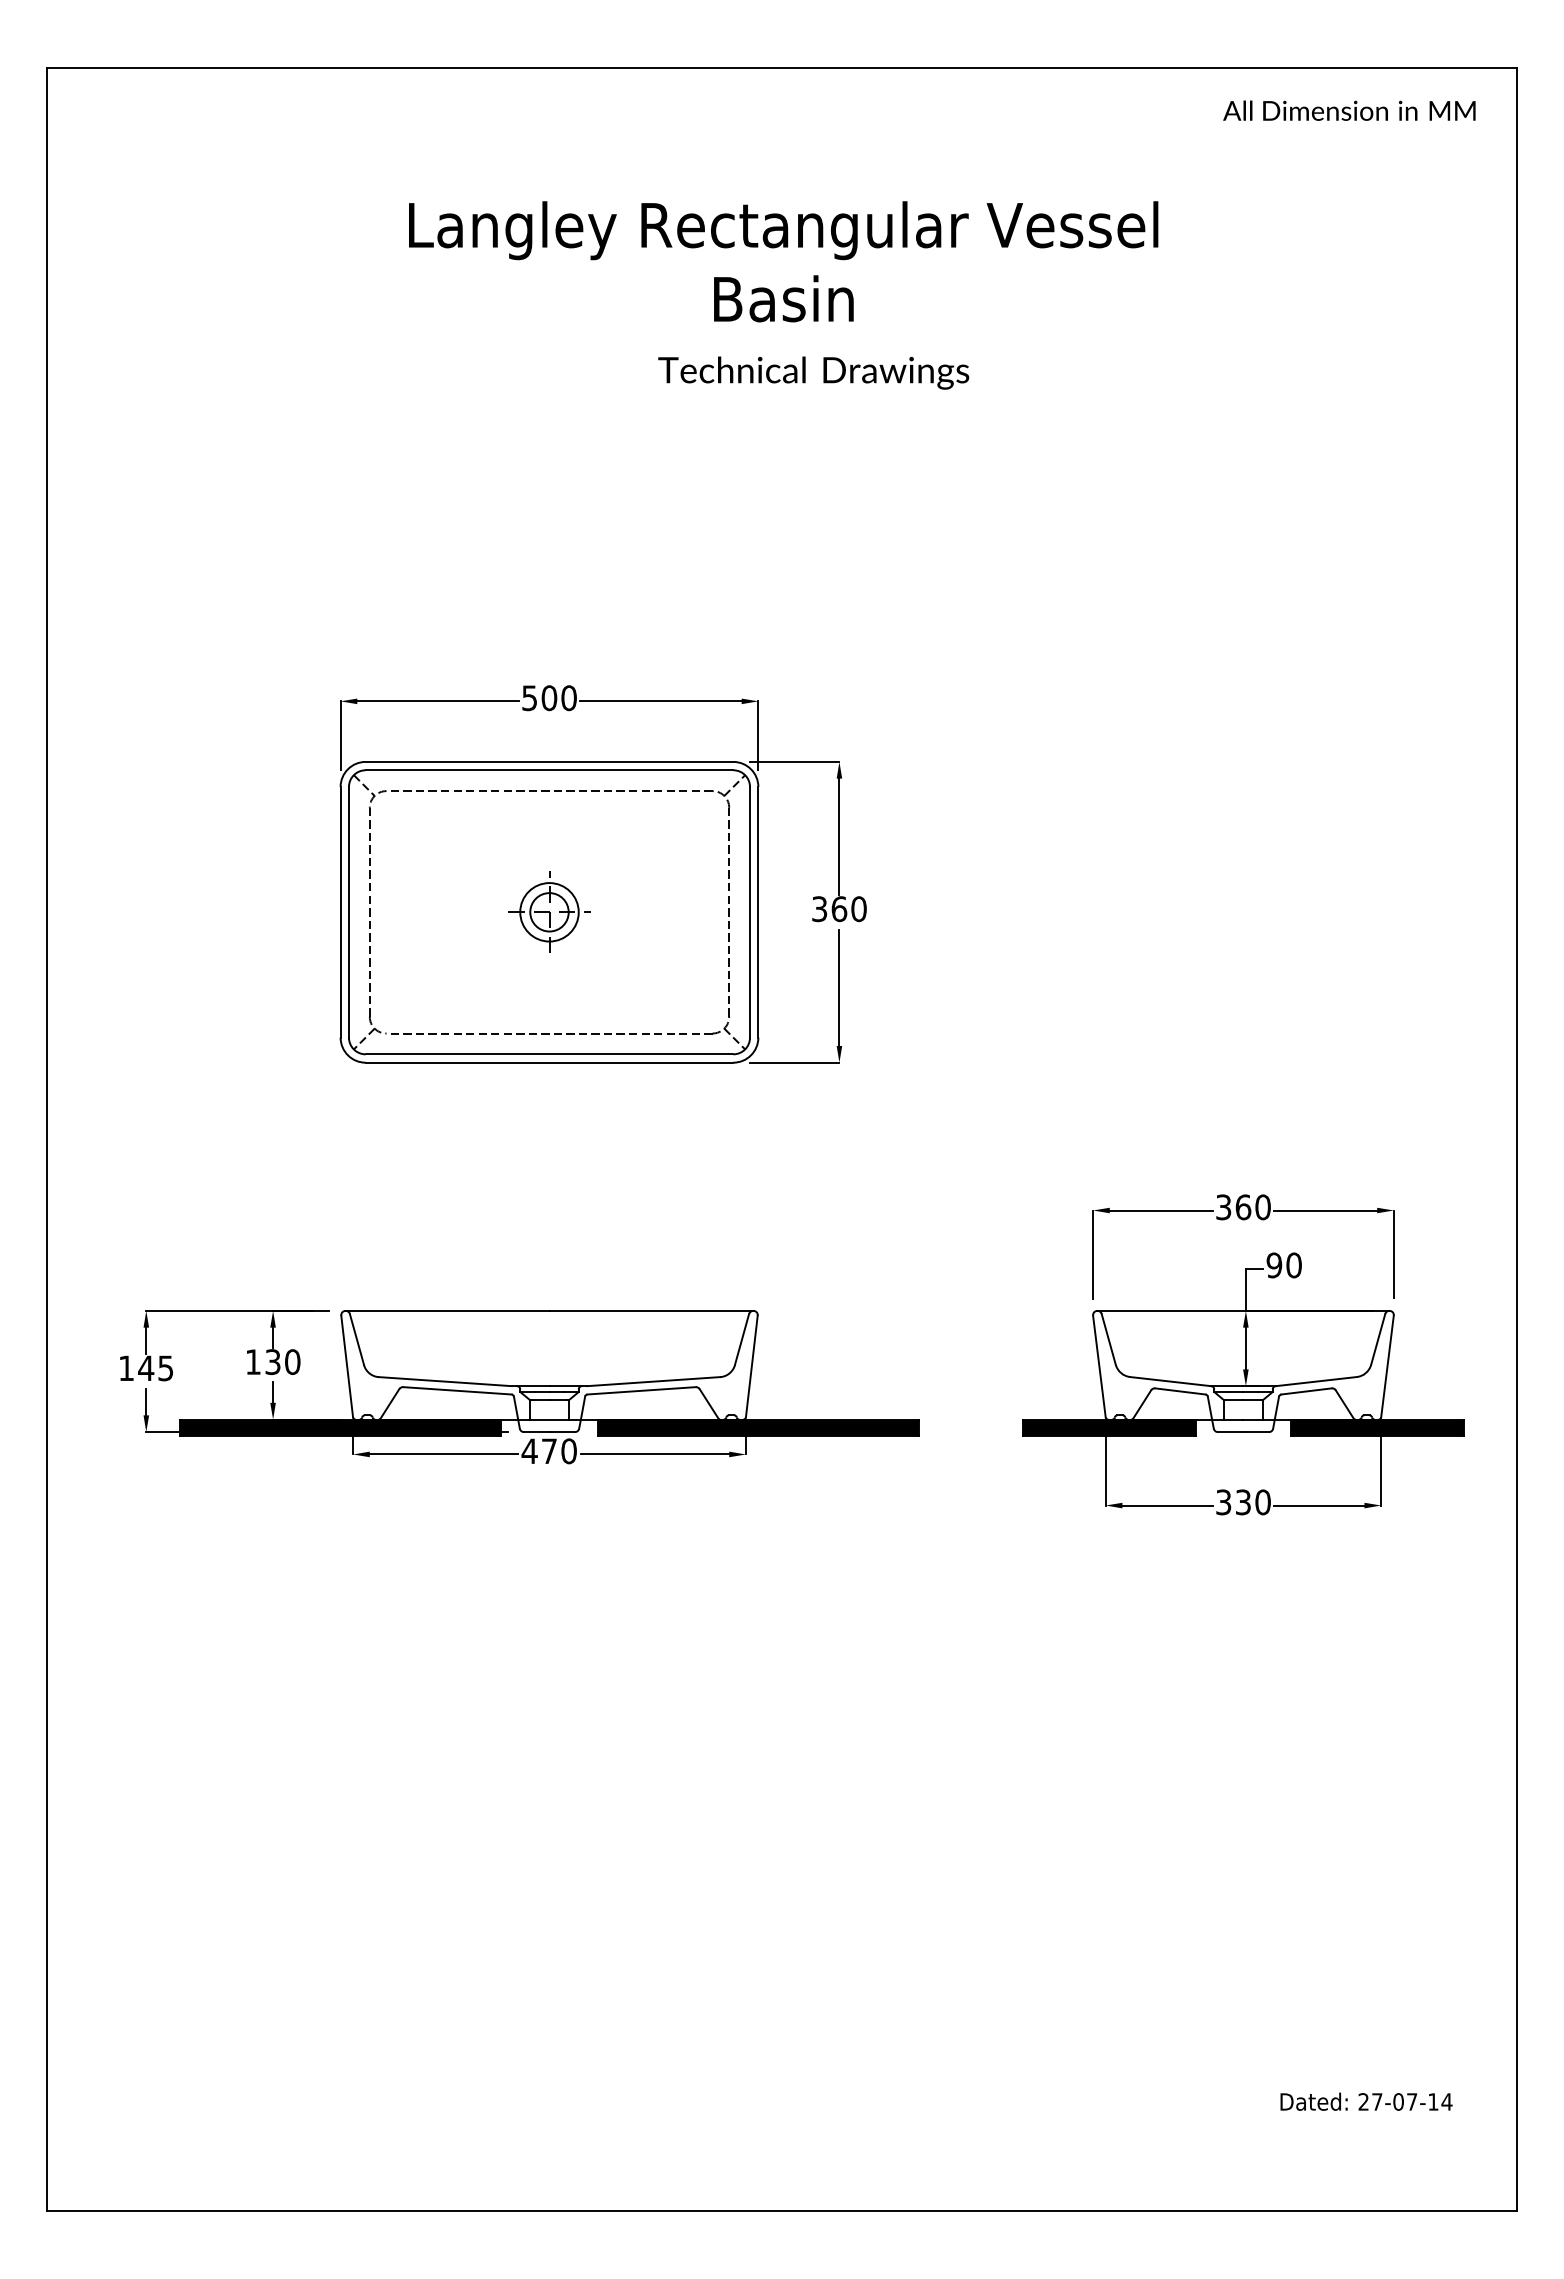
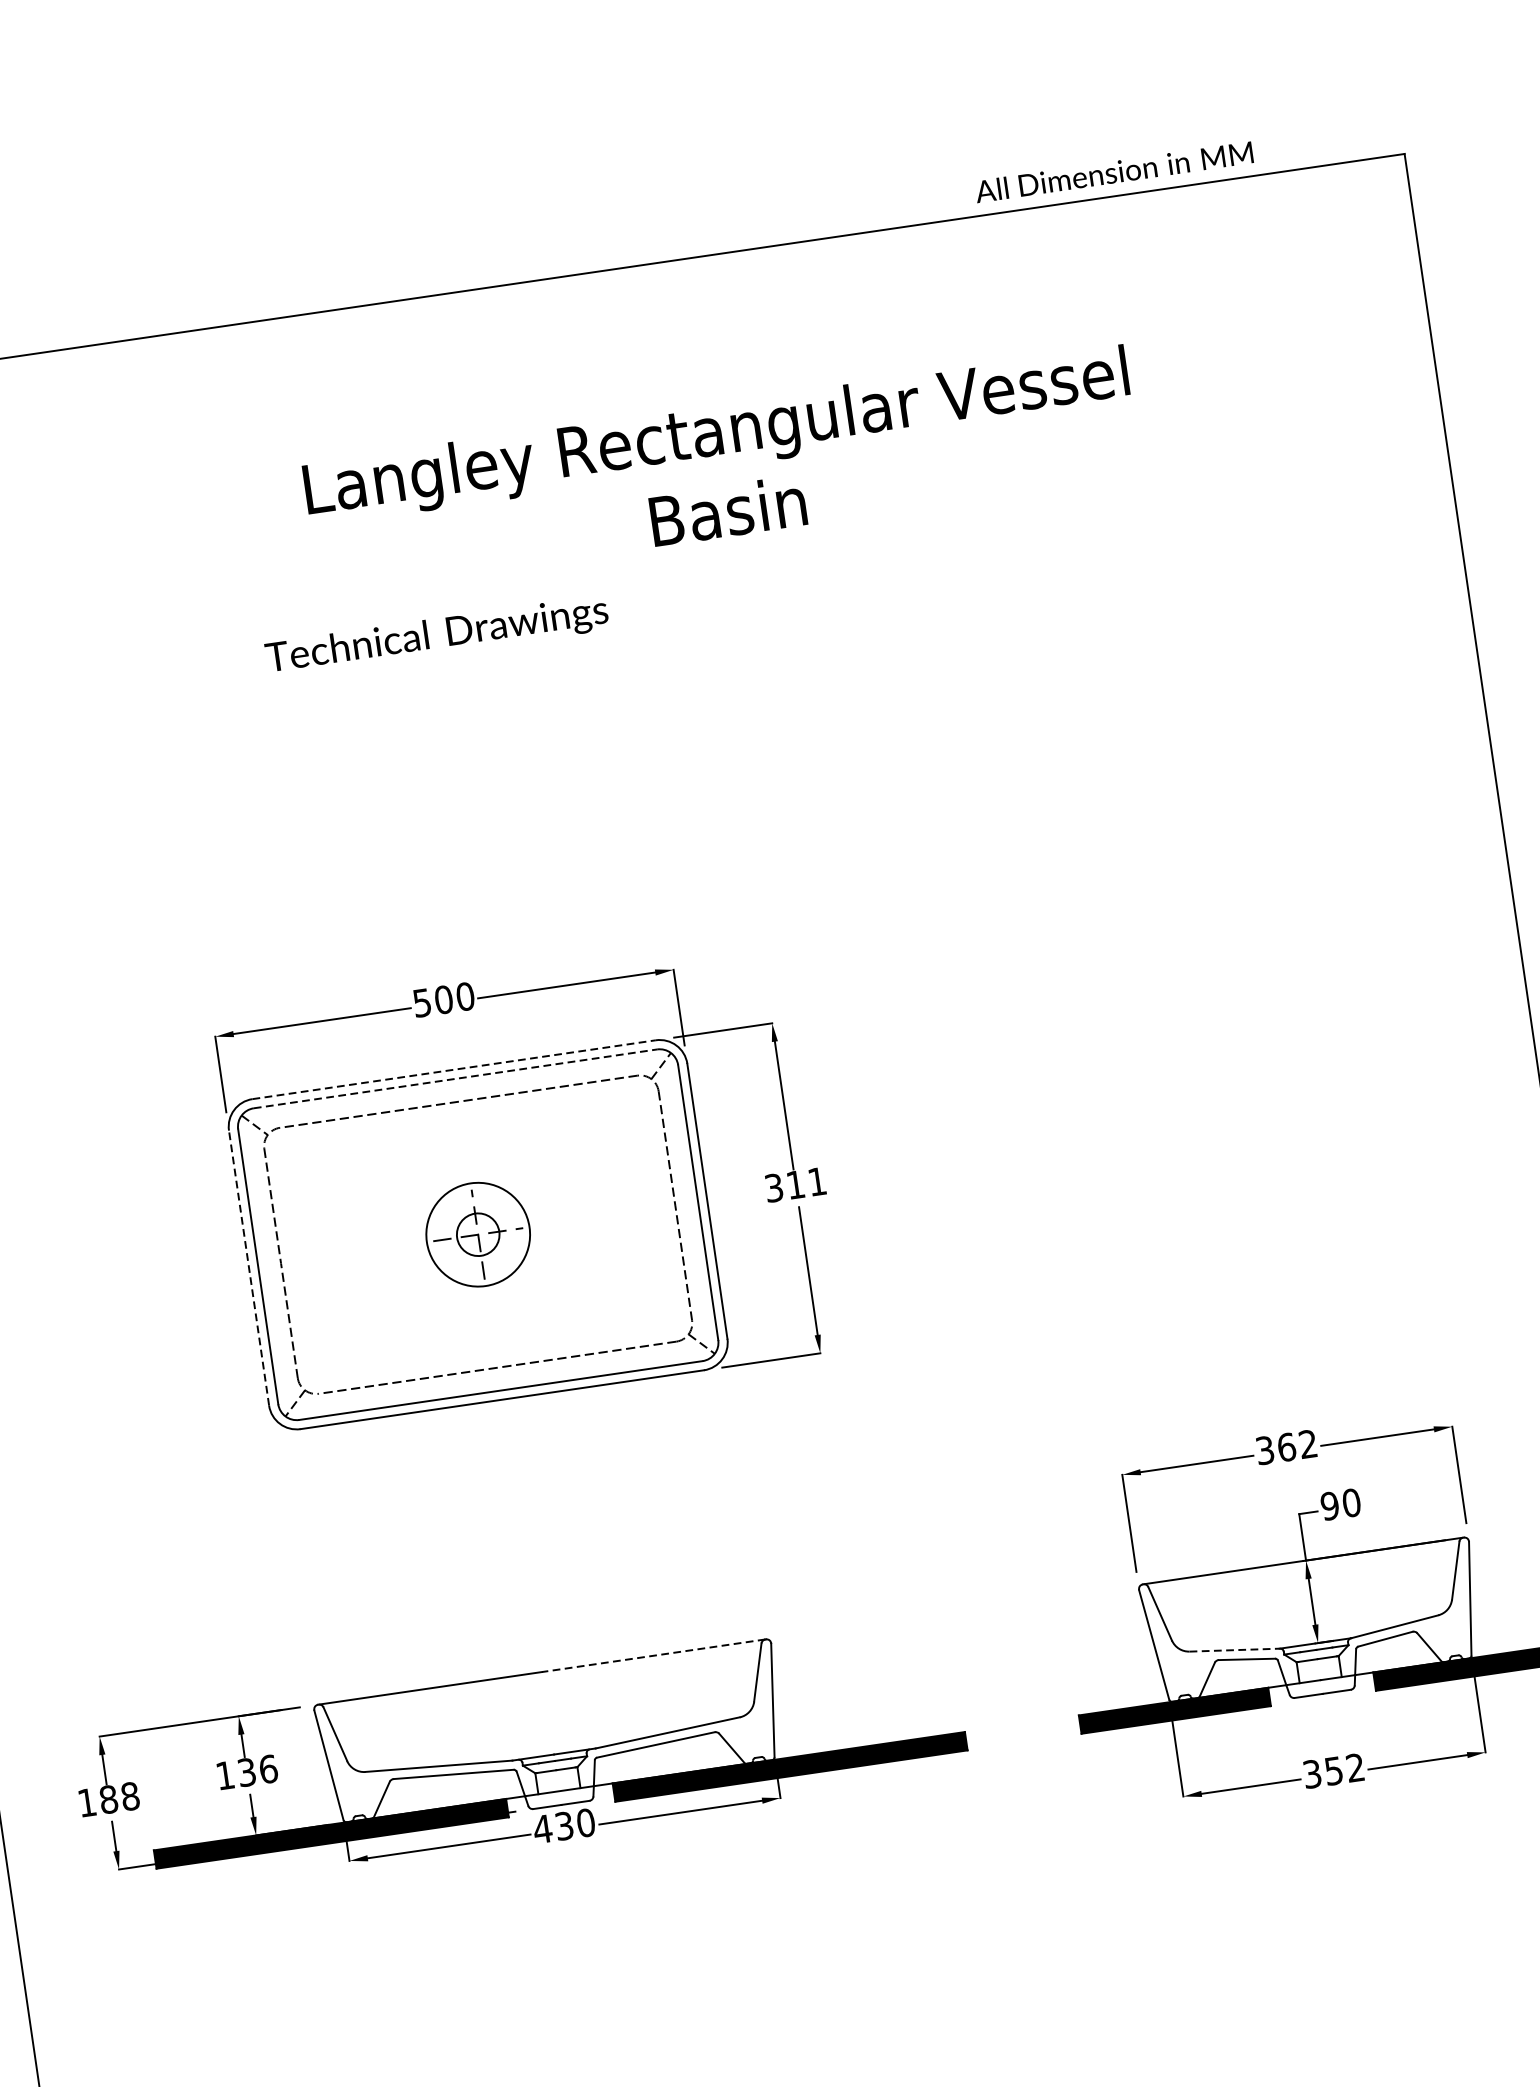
text: (1349, 110) -> (1114, 171), moved
text: (783, 261) -> (721, 469), moved
text: (813, 372) -> (436, 635), moved
line: (549, 761) -> (454, 1069), solid -> dashed
line: (549, 770) -> (455, 1079), solid -> dashed
text: (848, 909) -> (805, 1183), 360 -> 311
line: (340, 911) -> (248, 1267), solid -> dashed
circle: (549, 912) -> (478, 1234), size x1.6
text: (1262, 1207) -> (1307, 1444), 360 -> 362
line: (651, 1310) -> (653, 1655), solid -> dashed
text: (292, 1361) -> (268, 1768), 130 -> 136
text: (155, 1368) -> (118, 1798), 145 -> 188
line: (1170, 1381) -> (1234, 1650), solid -> dashed
text: (549, 1451) -> (564, 1826), 470 -> 430
text: (1253, 1502) -> (1345, 1769), 330 -> 352

